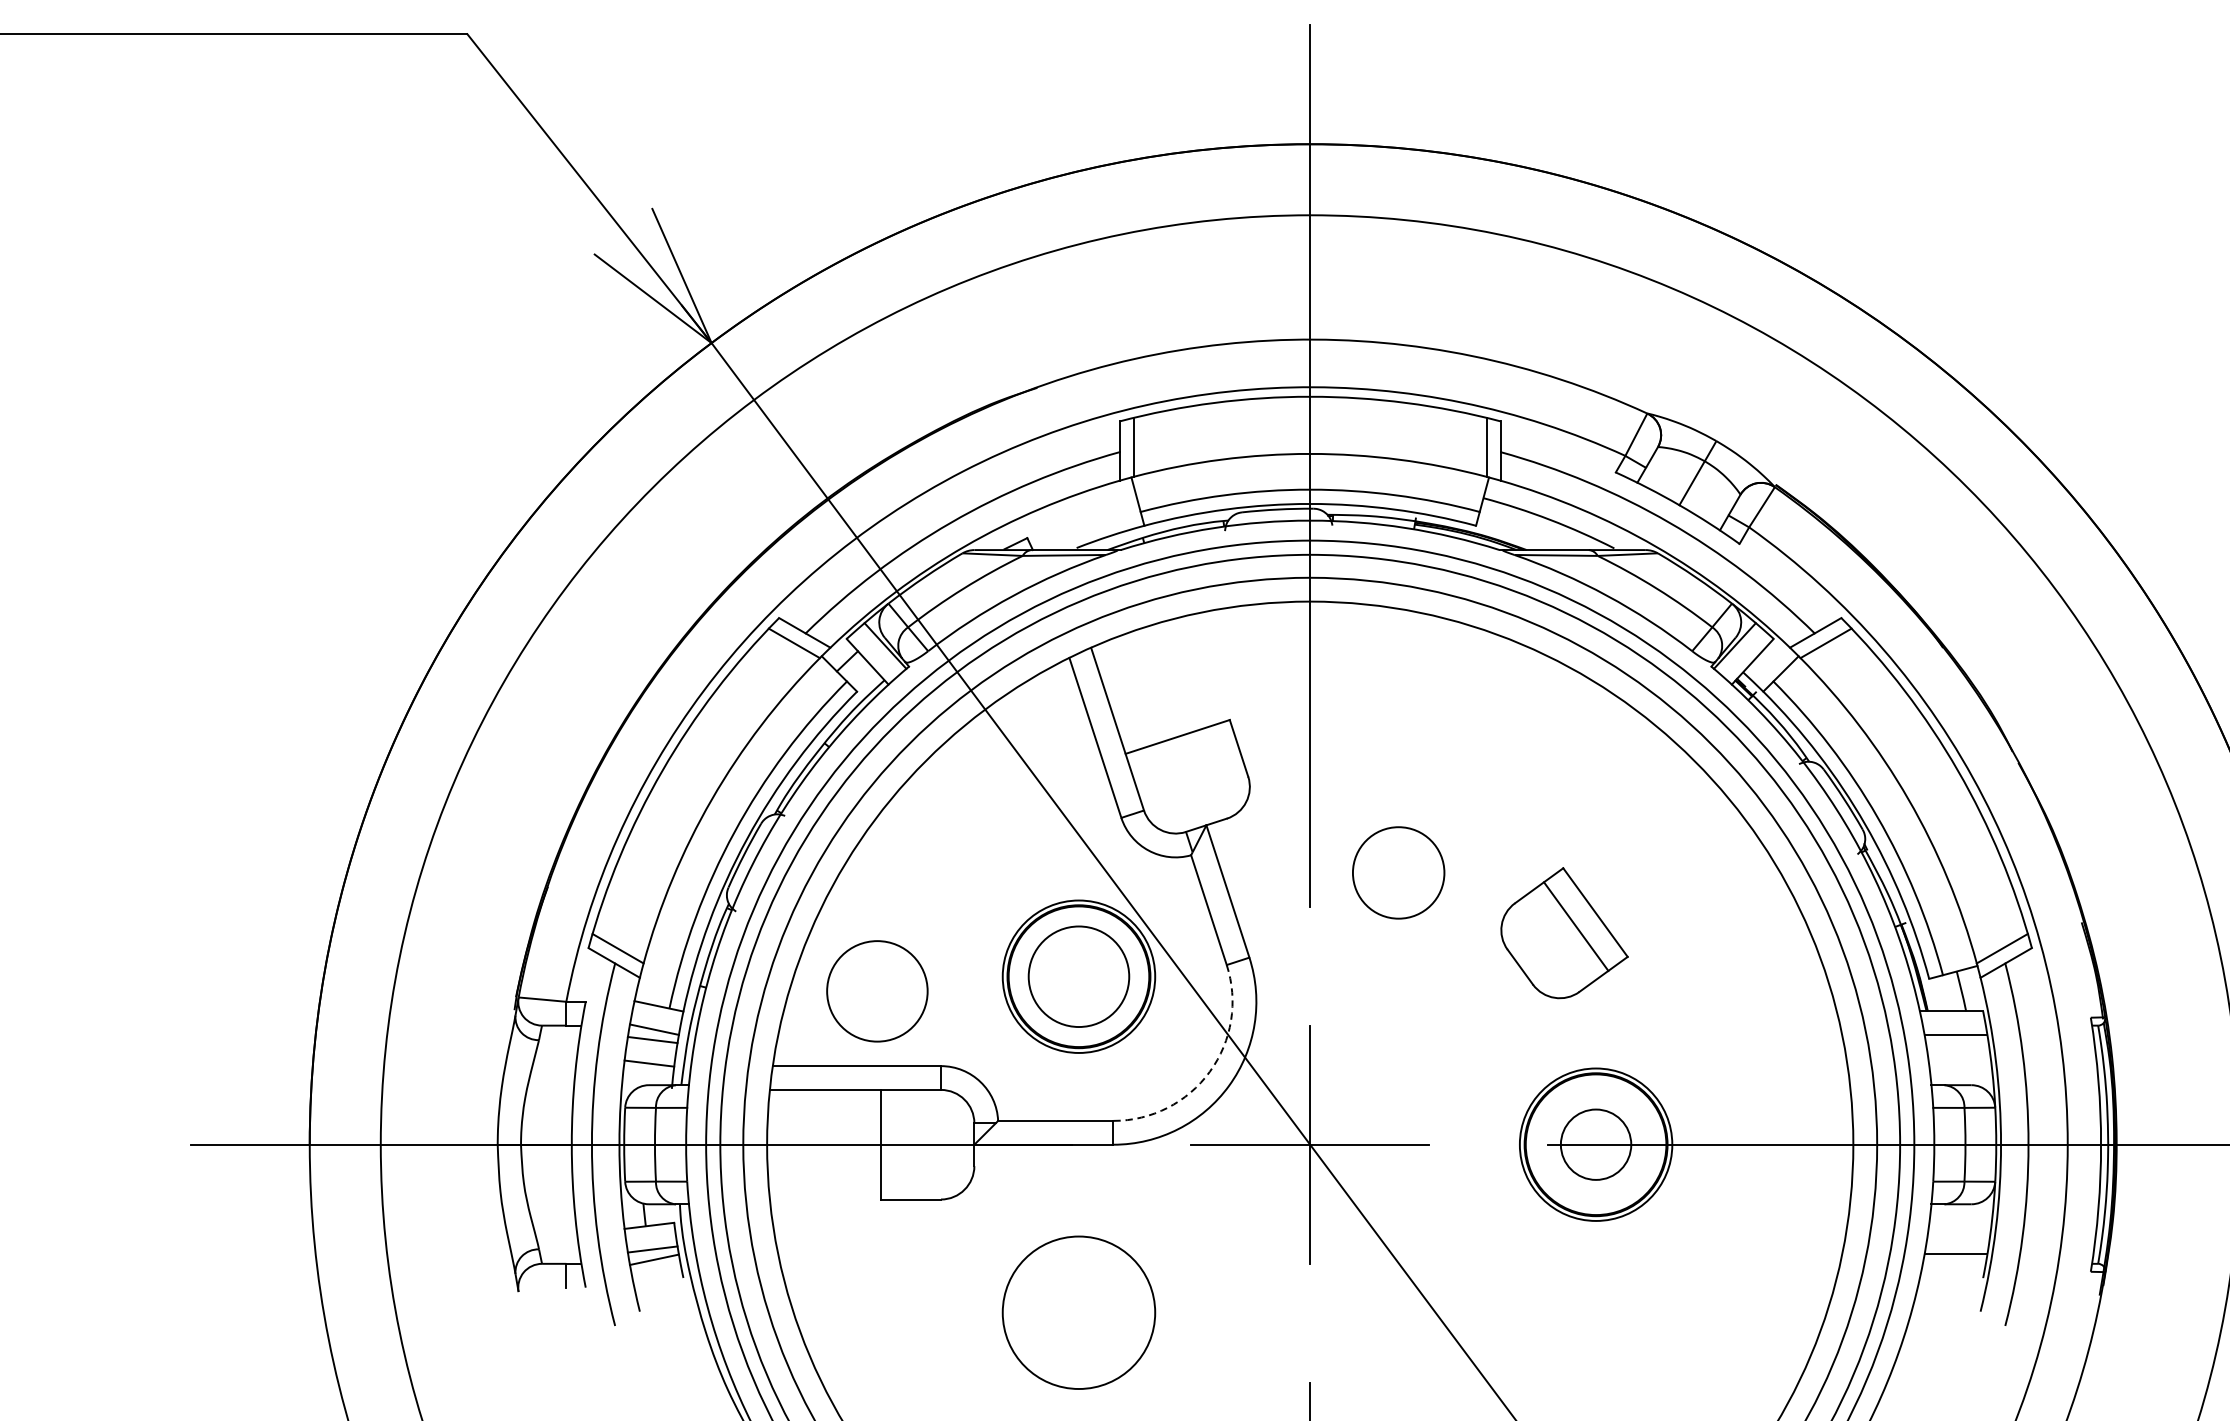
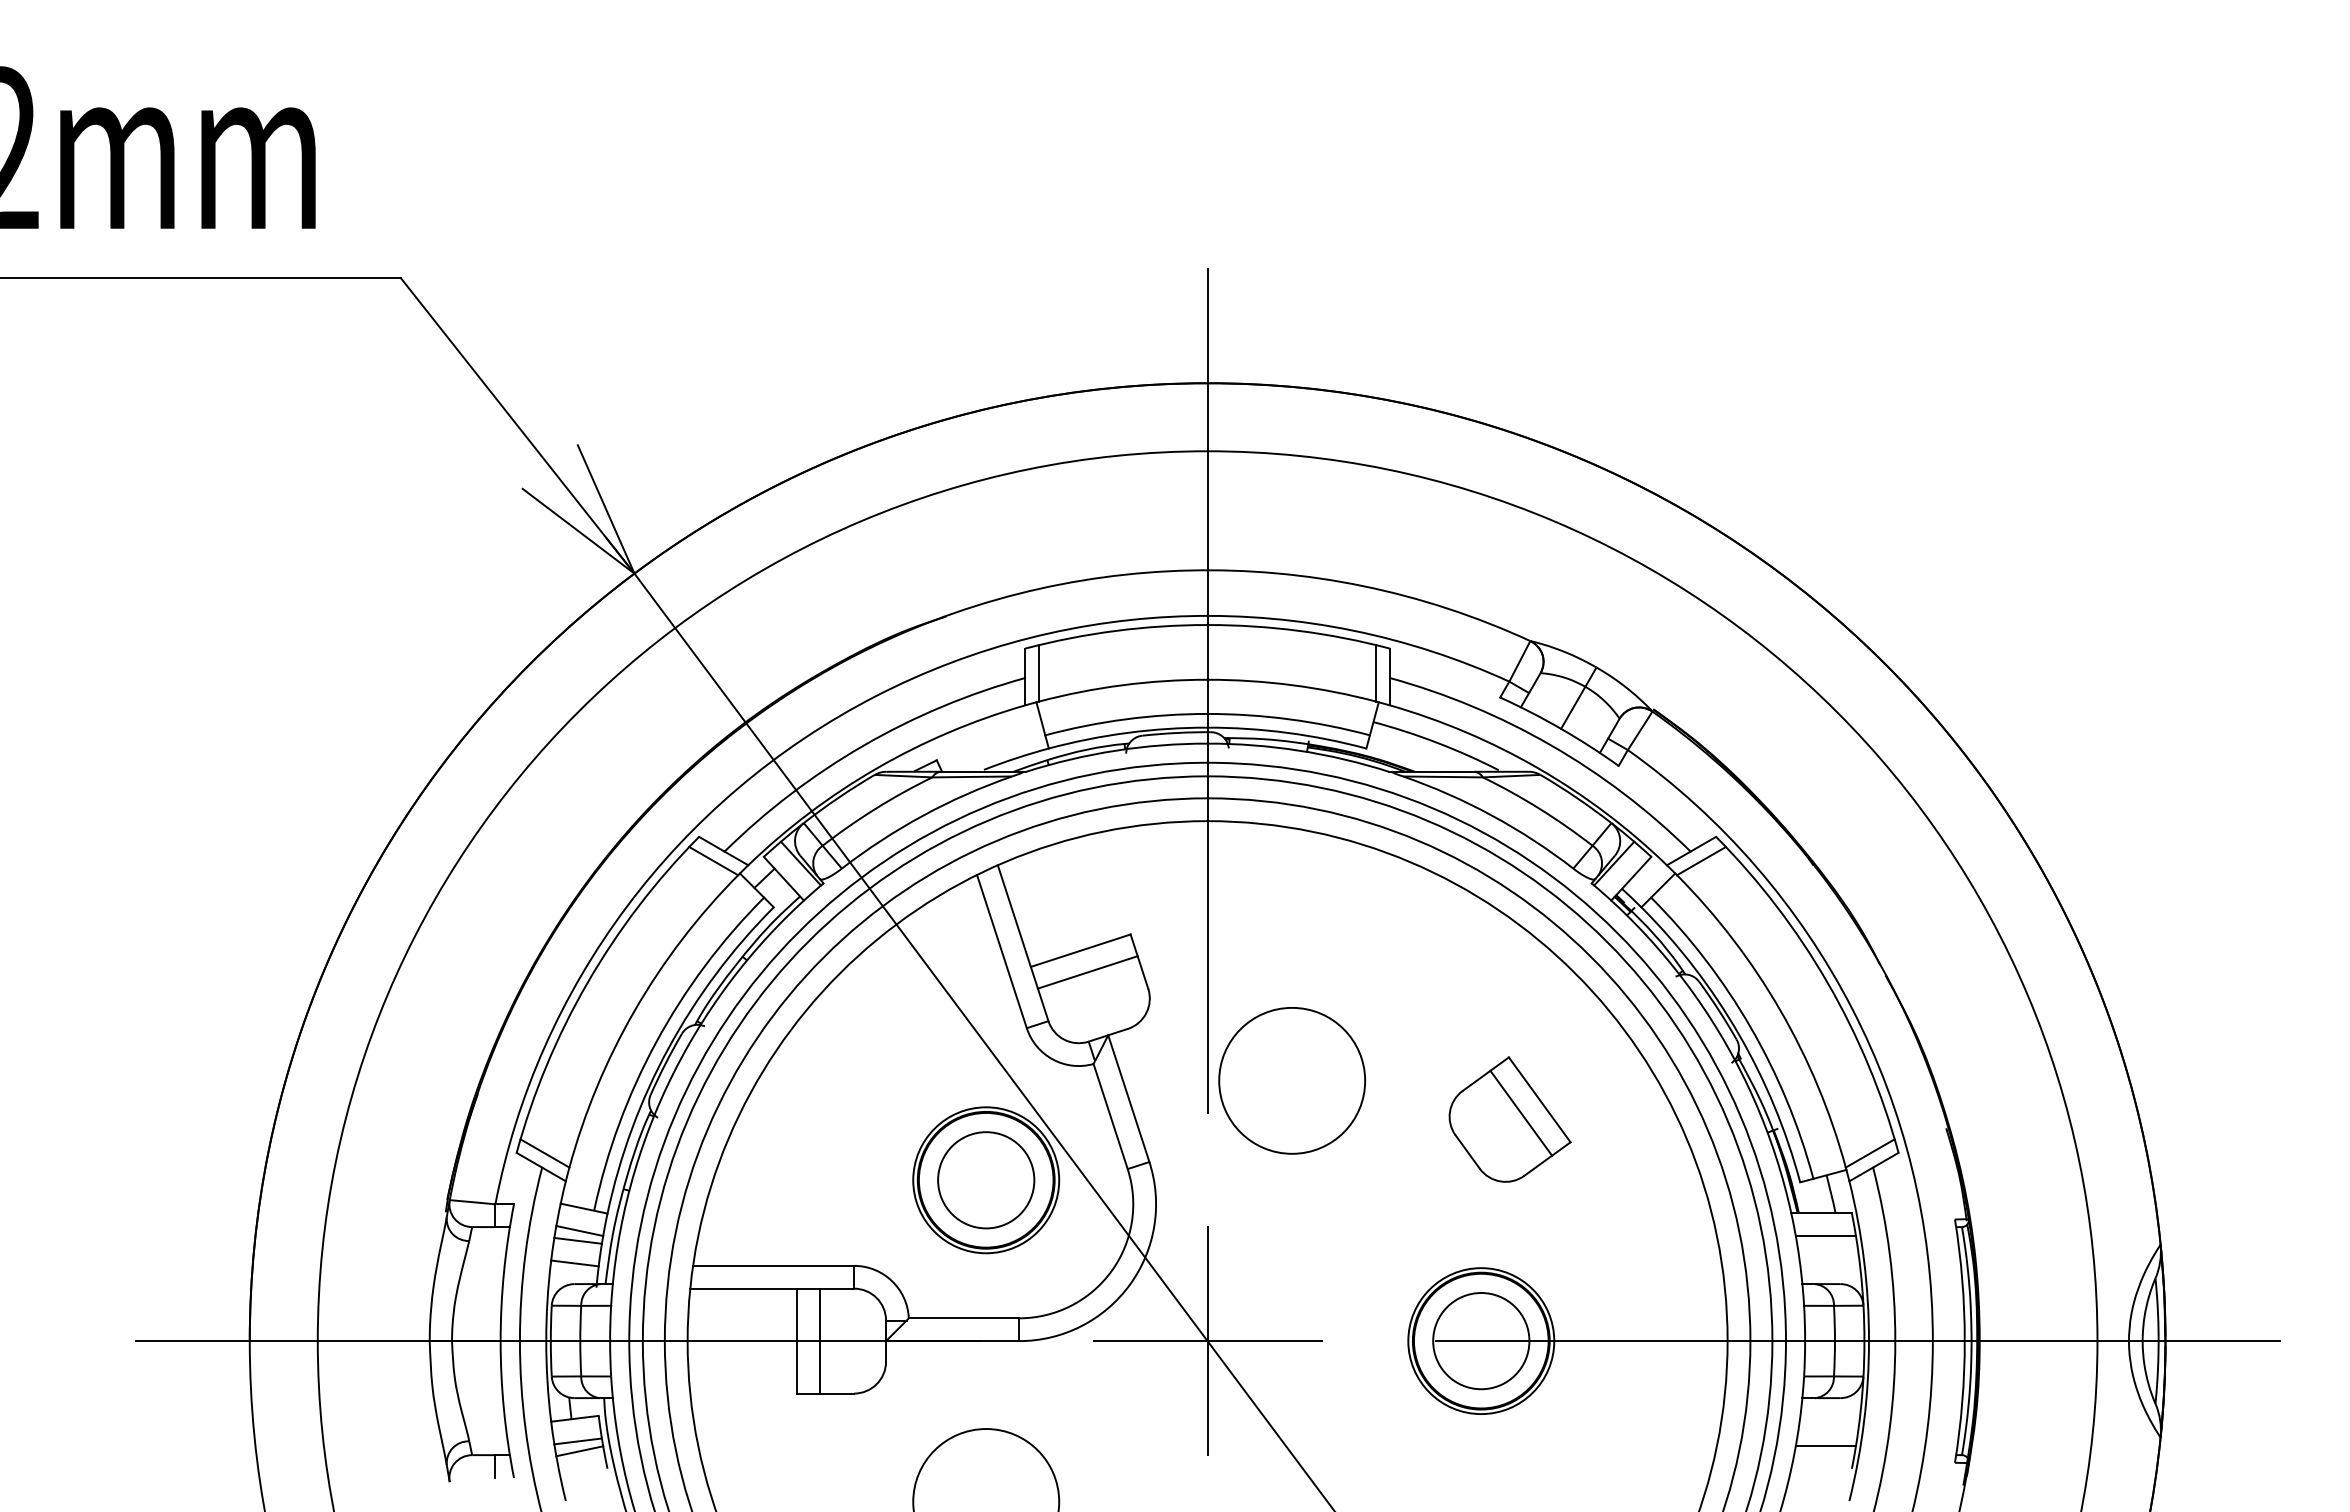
line: (1184, 759) -> (1087, 972), added
circle: (1398, 872) -> (1292, 1080), size x1.67
part: (1563, 933) -> (1509, 1119), moved
circle: (877, 991) -> (793, 1194), removed
arc: (1209, 1072) -> (1111, 1271), dashed -> solid
line: (904, 1144) -> (819, 1340), added
circle: (1596, 1145) -> (1481, 1341), size x1.43

